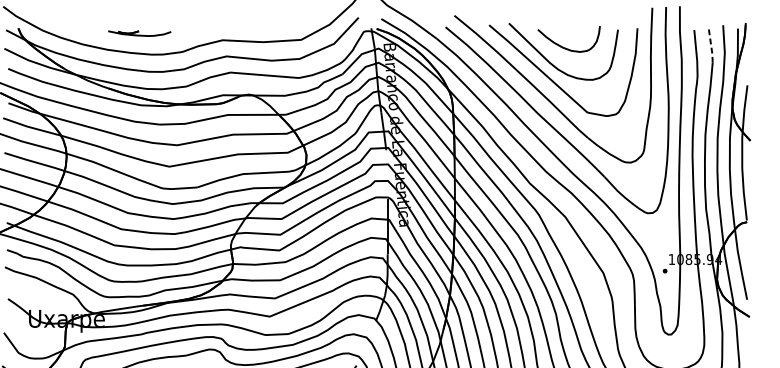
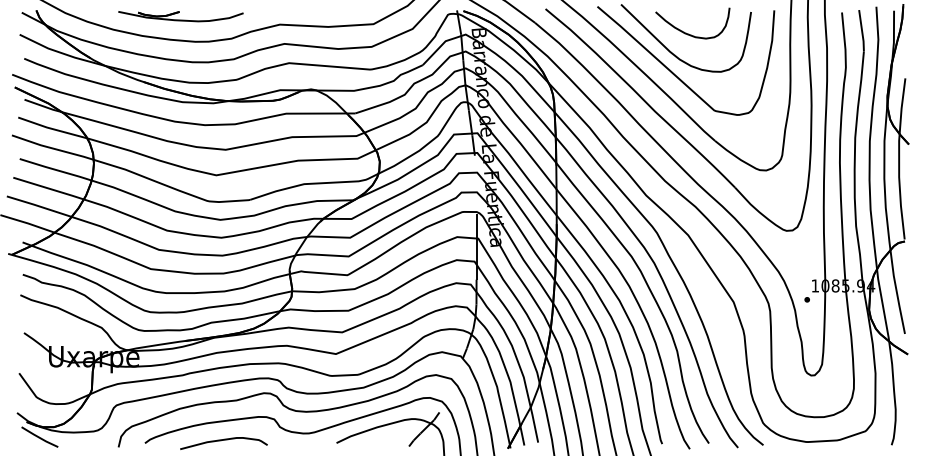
part: (139, 33) -> (180, 16), size x1.67
line: (711, 46) -> (862, 31), dashed -> solid

